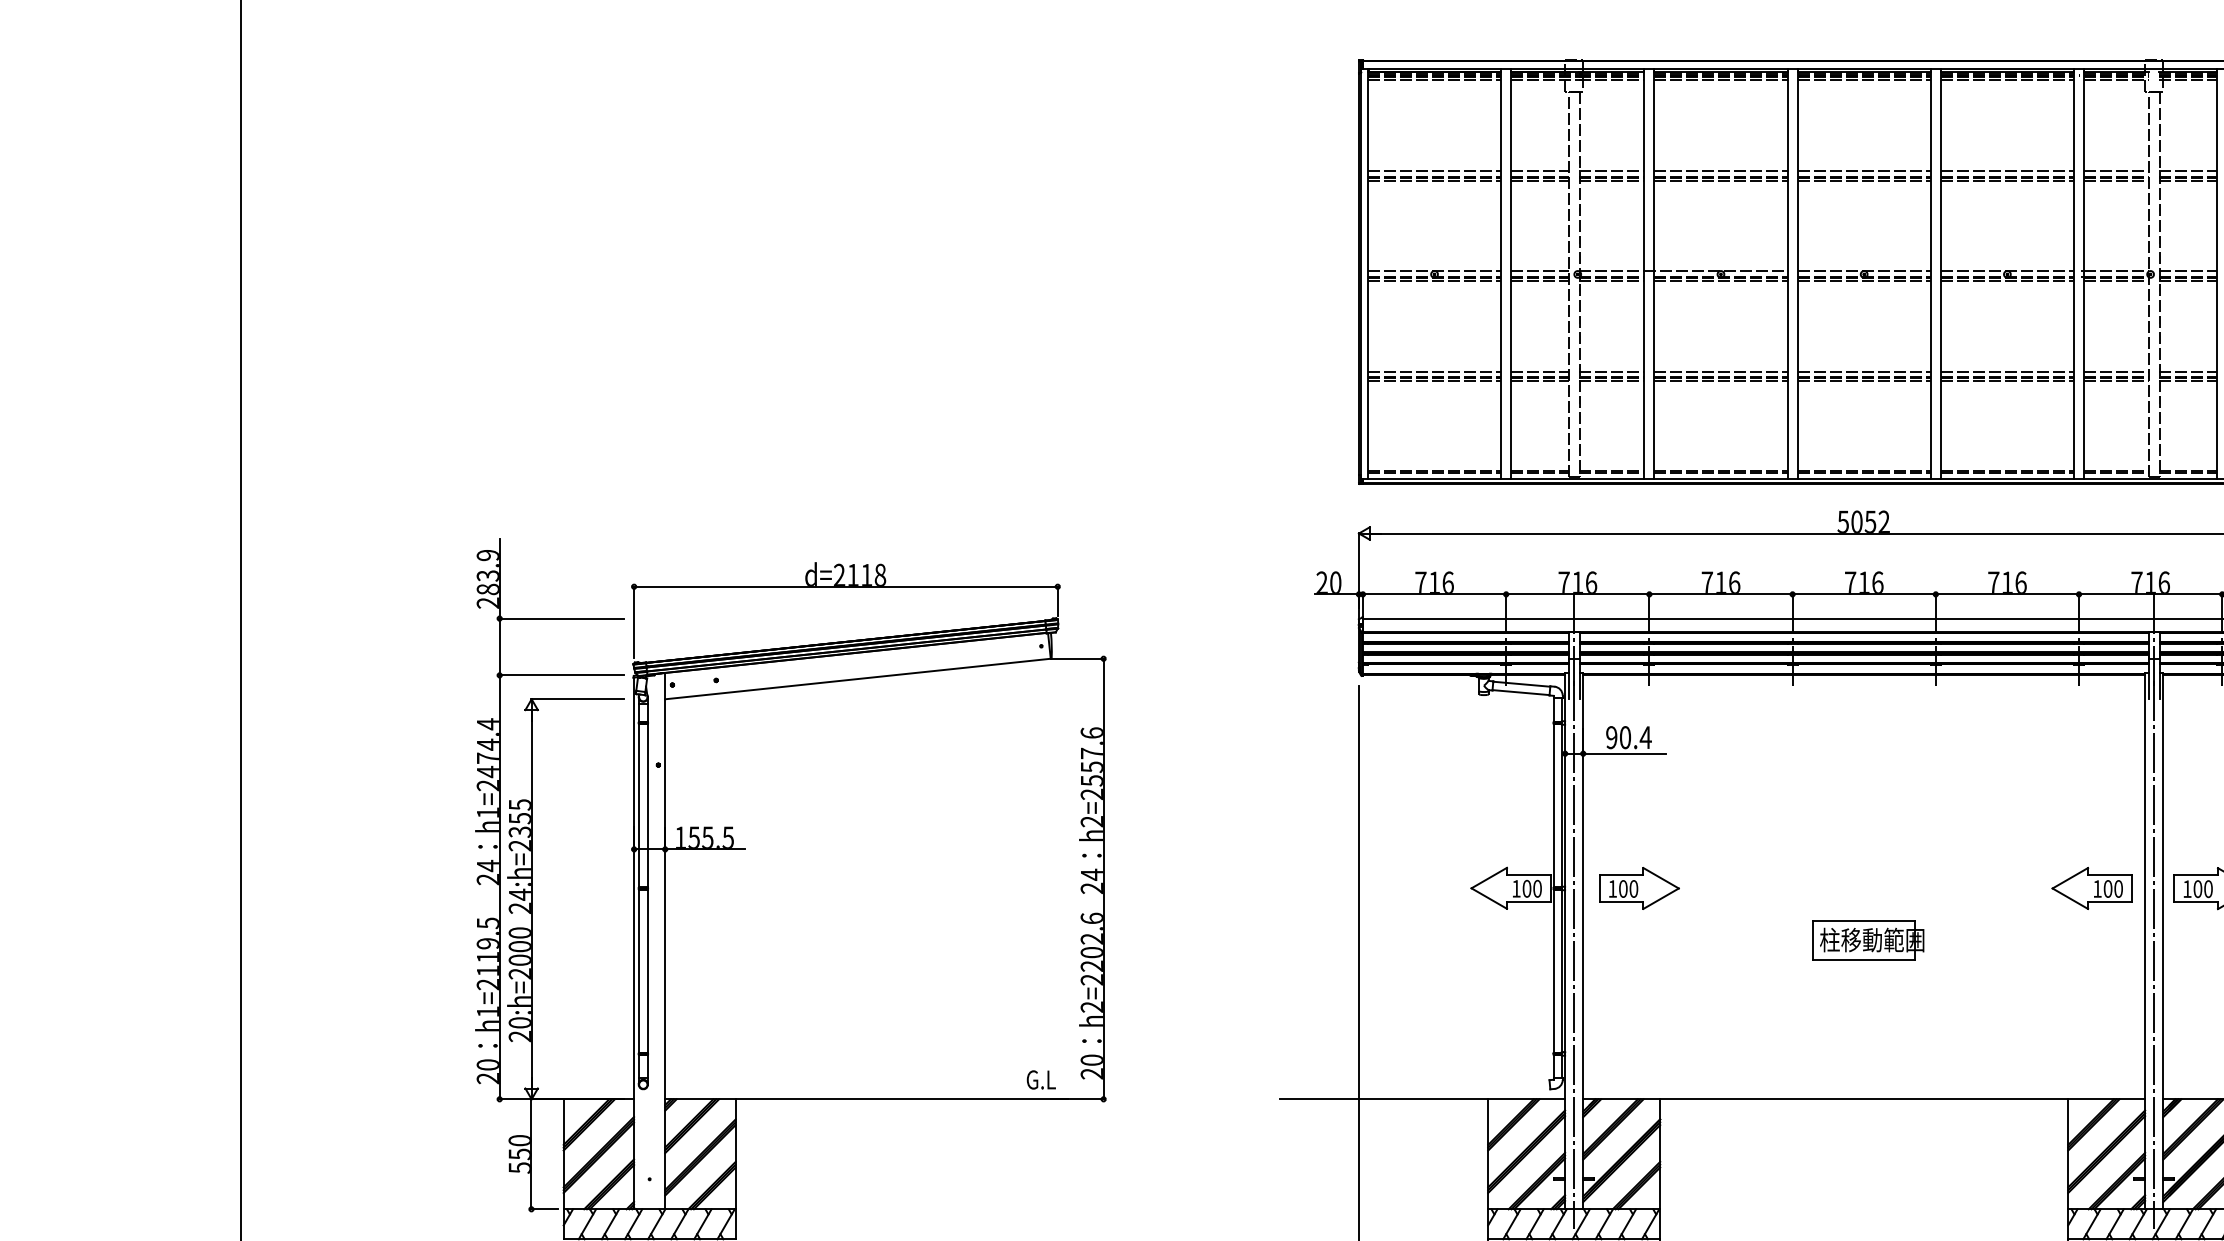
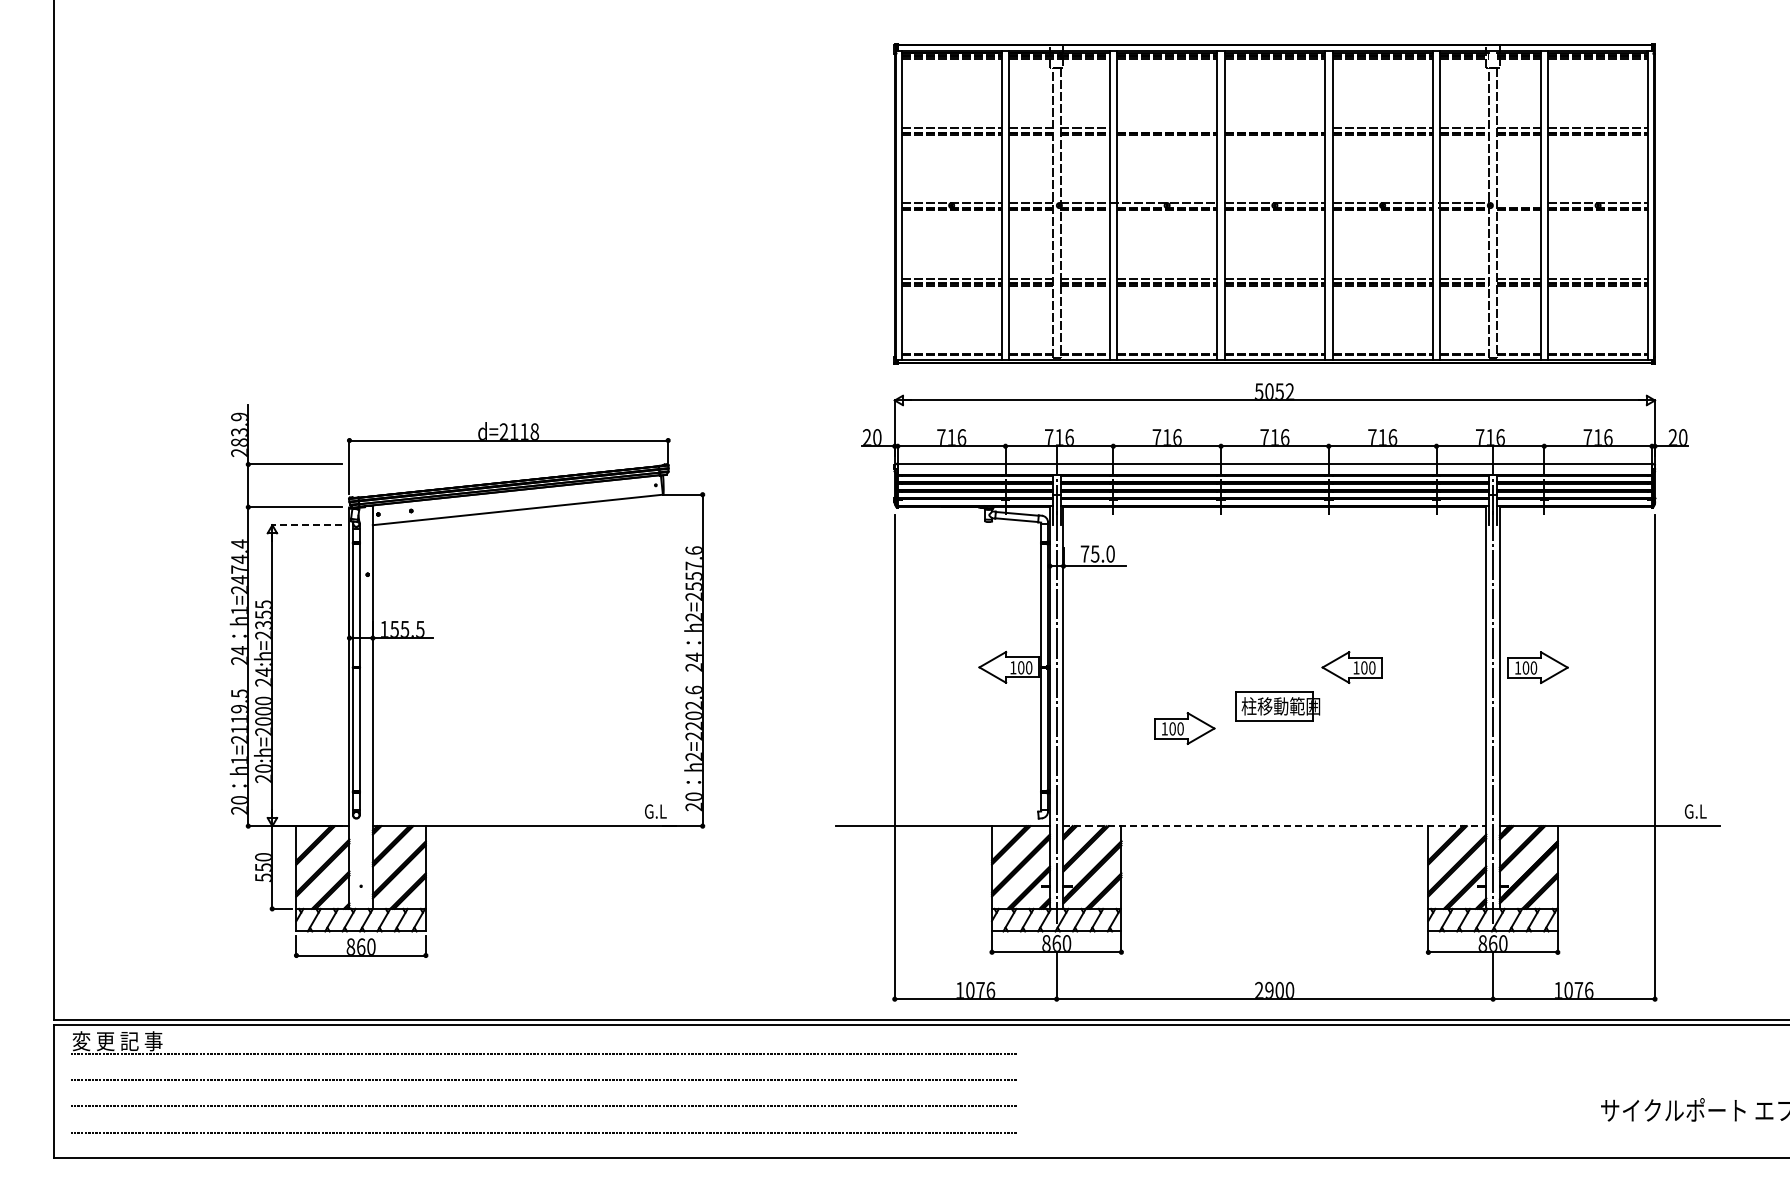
line: (1721, 172) -> (1167, 128), removed
line: (1863, 172) -> (1274, 128), removed
line: (2188, 271) -> (1518, 203), removed
line: (578, 699) -> (307, 525), solid -> dashed
text: (1628, 736) -> (1097, 553), 90.4 -> 75.0
part: (1639, 888) -> (1184, 728), moved
part: (2090, 888) -> (1351, 667), moved
line: (1865, 1099) -> (1275, 826), solid -> dashed

